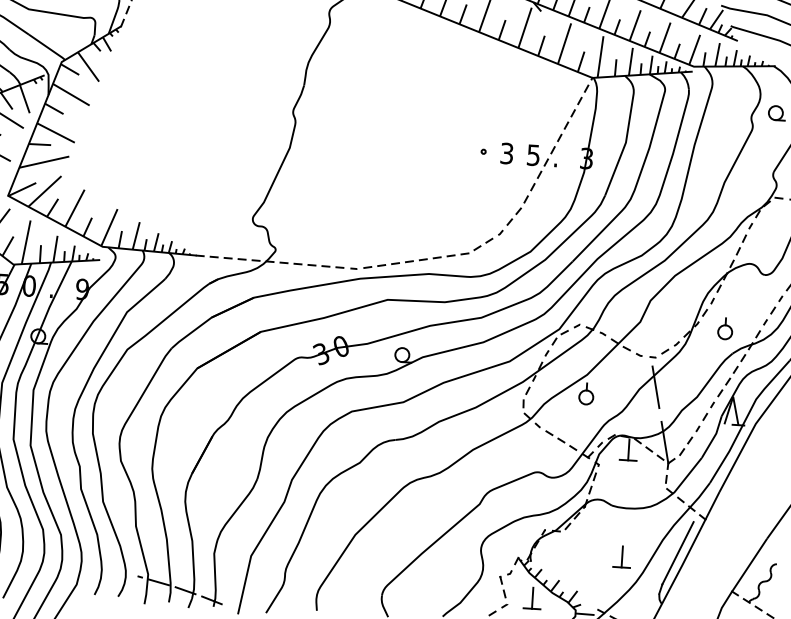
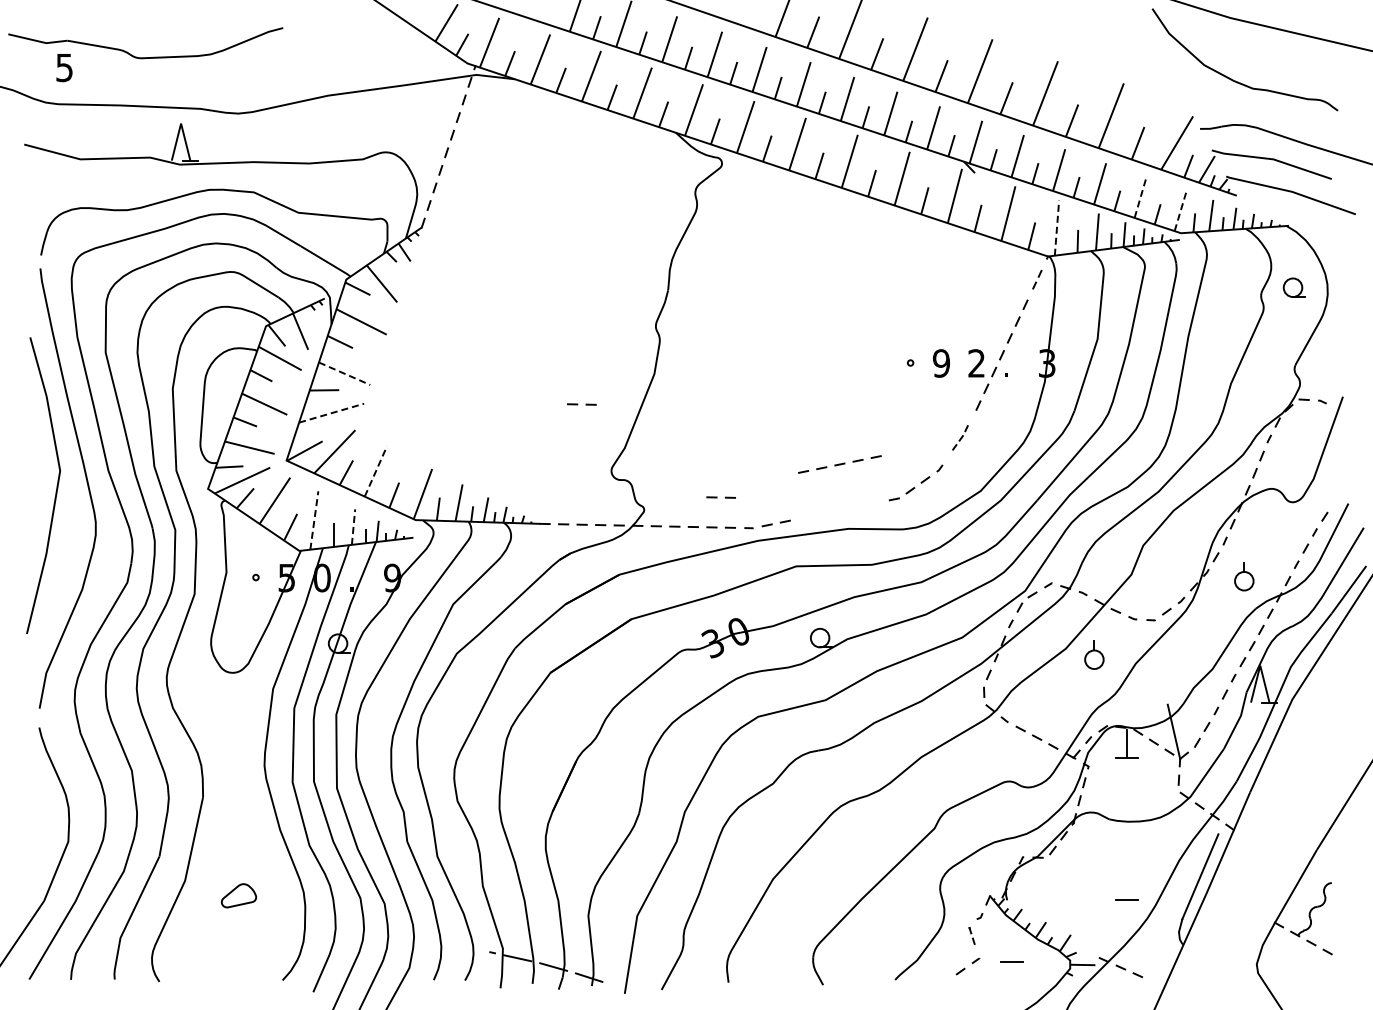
line: (665, 37) -> (1140, 196), solid -> dashed
line: (694, 49) -> (1180, 210), solid -> dashed
line: (600, 57) -> (1056, 228), solid -> dashed
part: (583, 94) -> (1037, 279), size x0.7
line: (56, 132) -> (345, 373), solid -> dashed
text: (506, 153) -> (941, 363), 3 -> 9
text: (533, 155) -> (976, 363), 5 -> 2
line: (44, 162) -> (331, 413), solid -> dashed
line: (231, 167) -> (578, 404), added
line: (74, 208) -> (375, 471), solid -> dashed
part: (517, 210) -> (960, 437), size x0.6
line: (26, 242) -> (314, 520), solid -> dashed
line: (331, 244) -> (717, 497), added
line: (55, 249) -> (353, 527), solid -> dashed
part: (423, 259) -> (839, 464), moved
line: (655, 387) -> (1157, 659), removed
part: (586, 393) -> (1094, 654), moved
line: (622, 557) -> (1127, 886), removed
part: (502, 586) -> (971, 935), size x0.6
line: (532, 598) -> (1012, 948), removed

